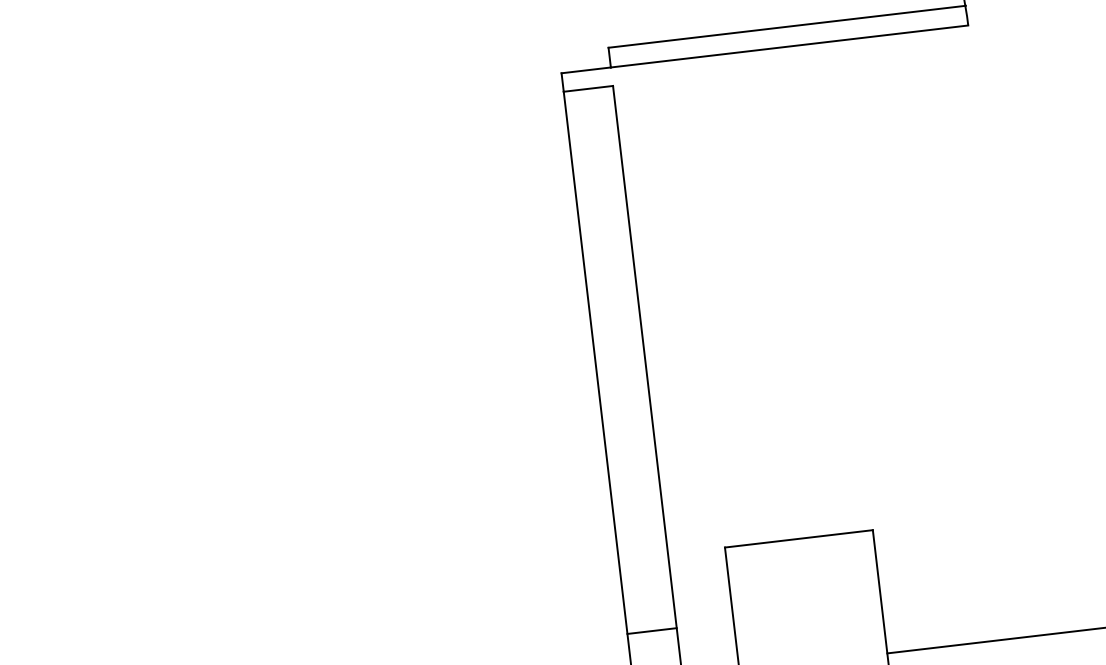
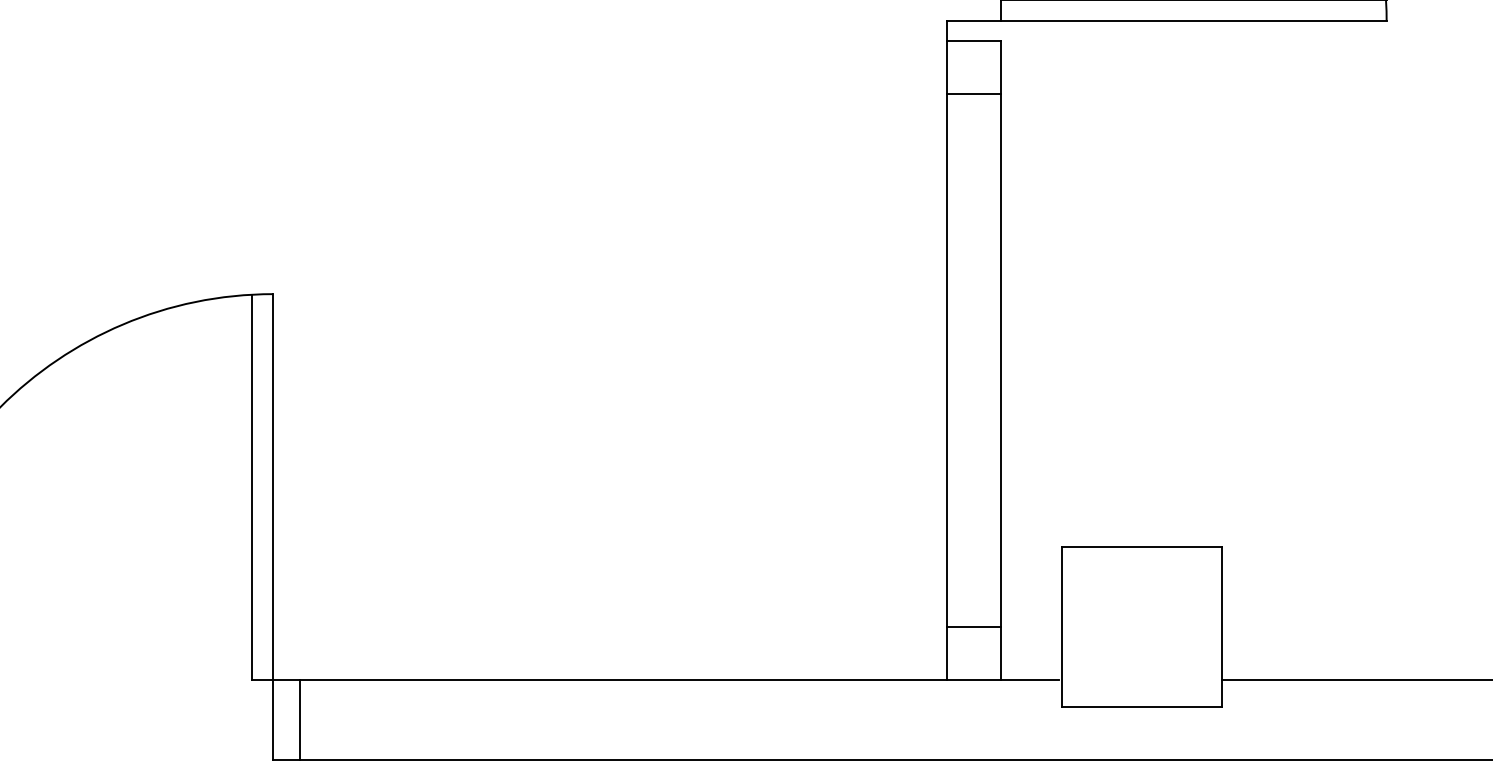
line: (593, 138) -> (973, 94), added

